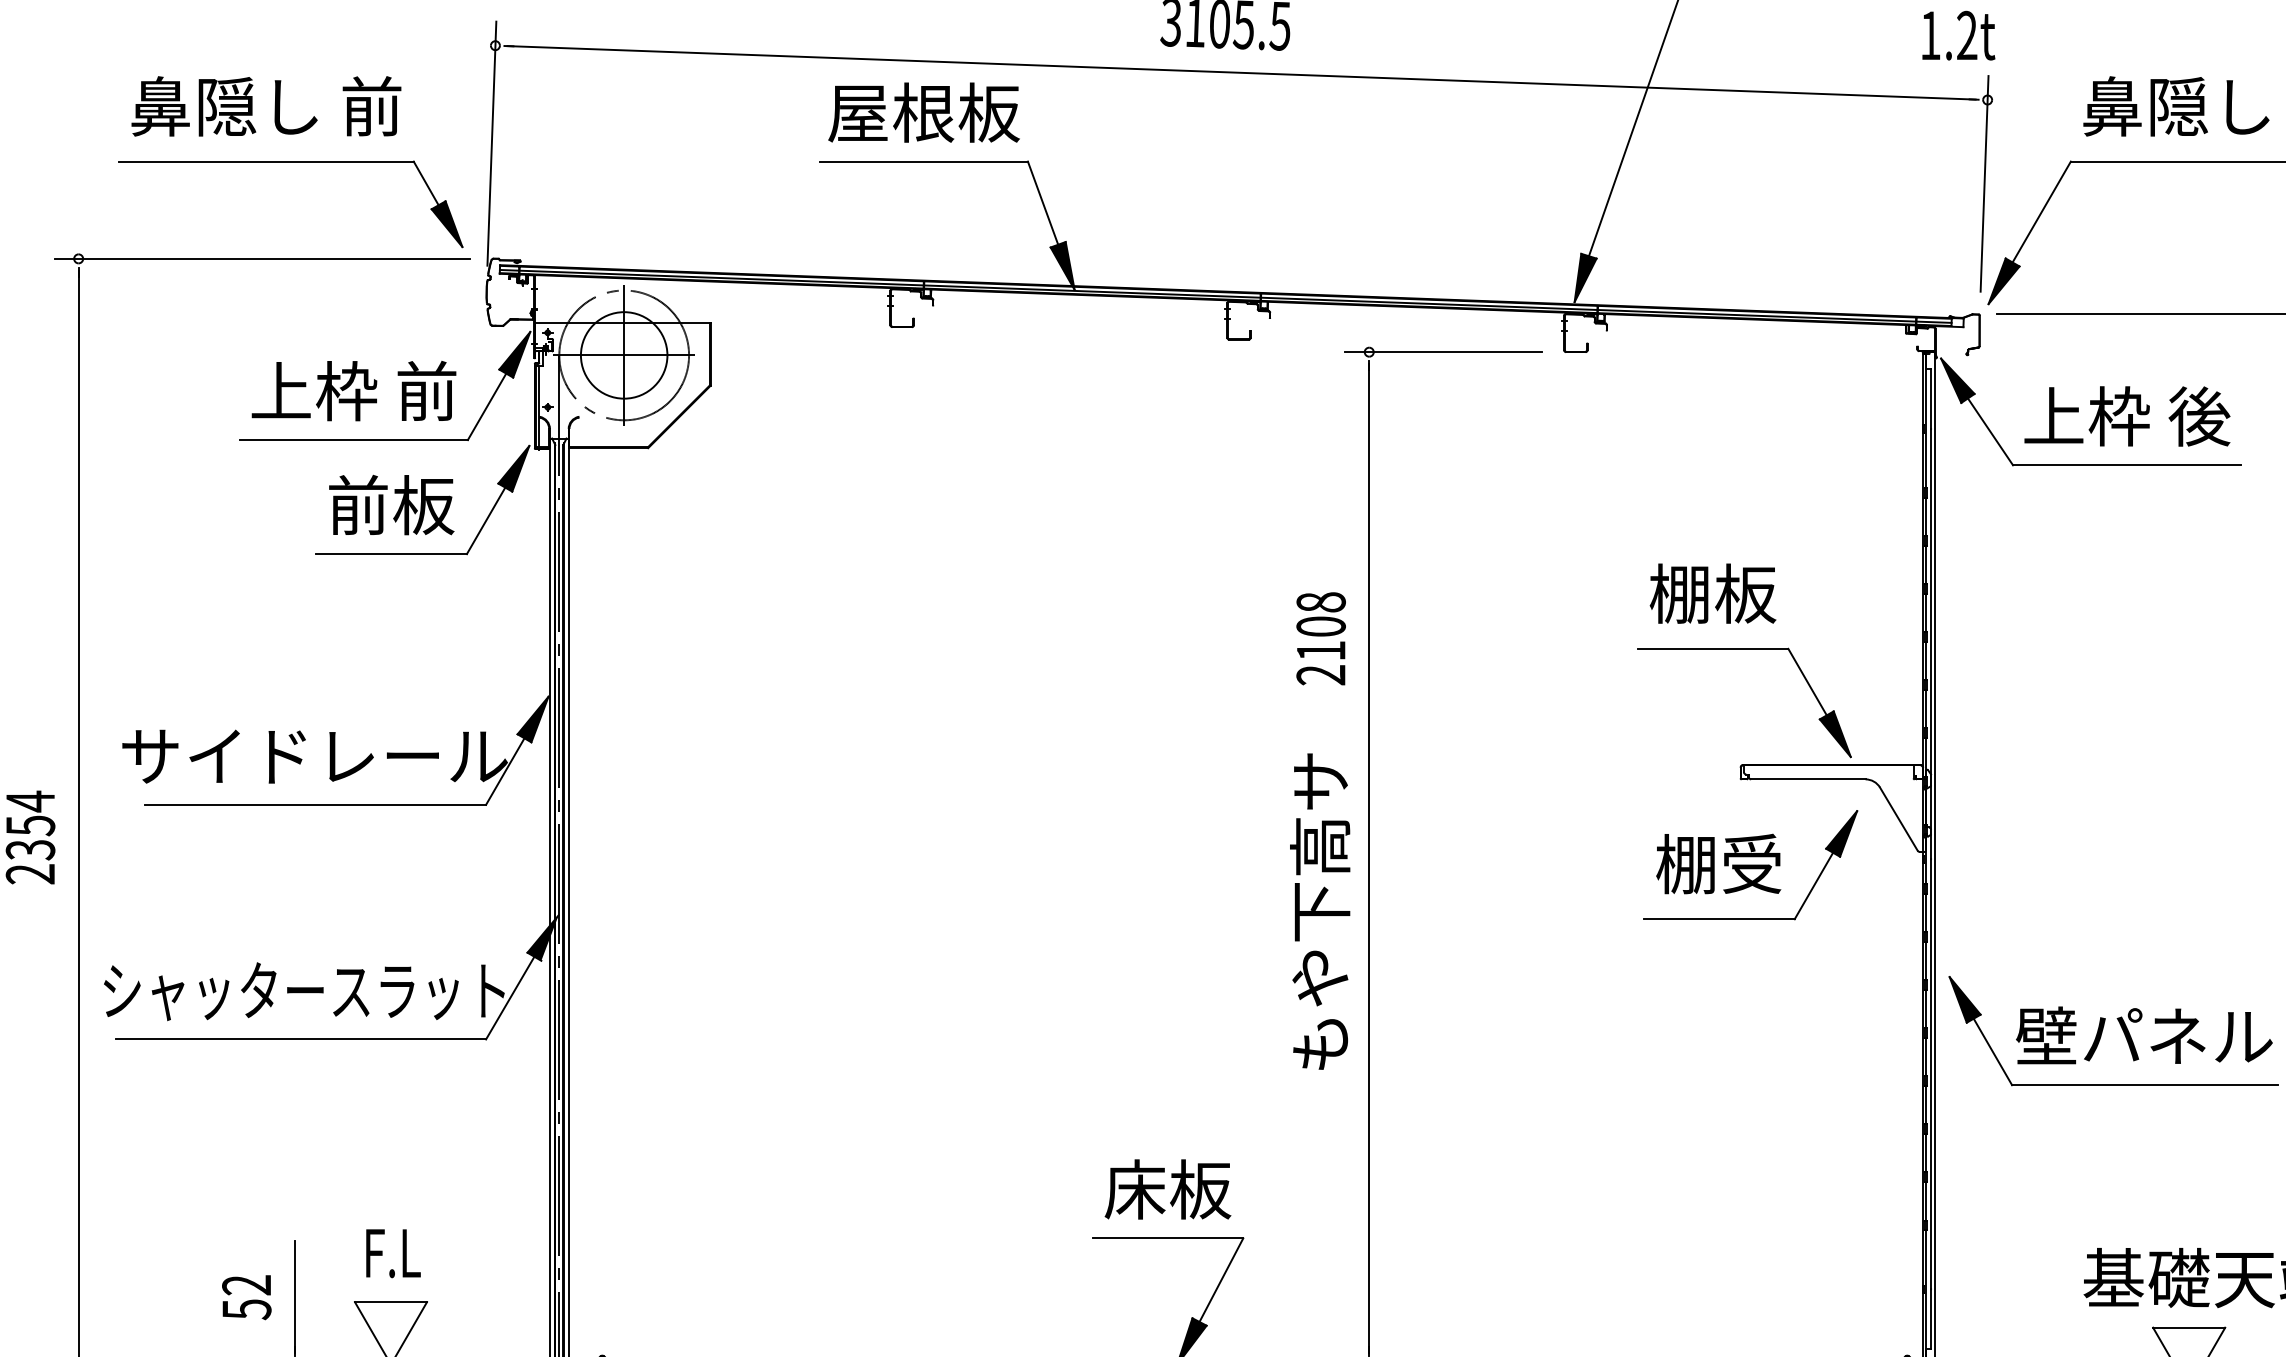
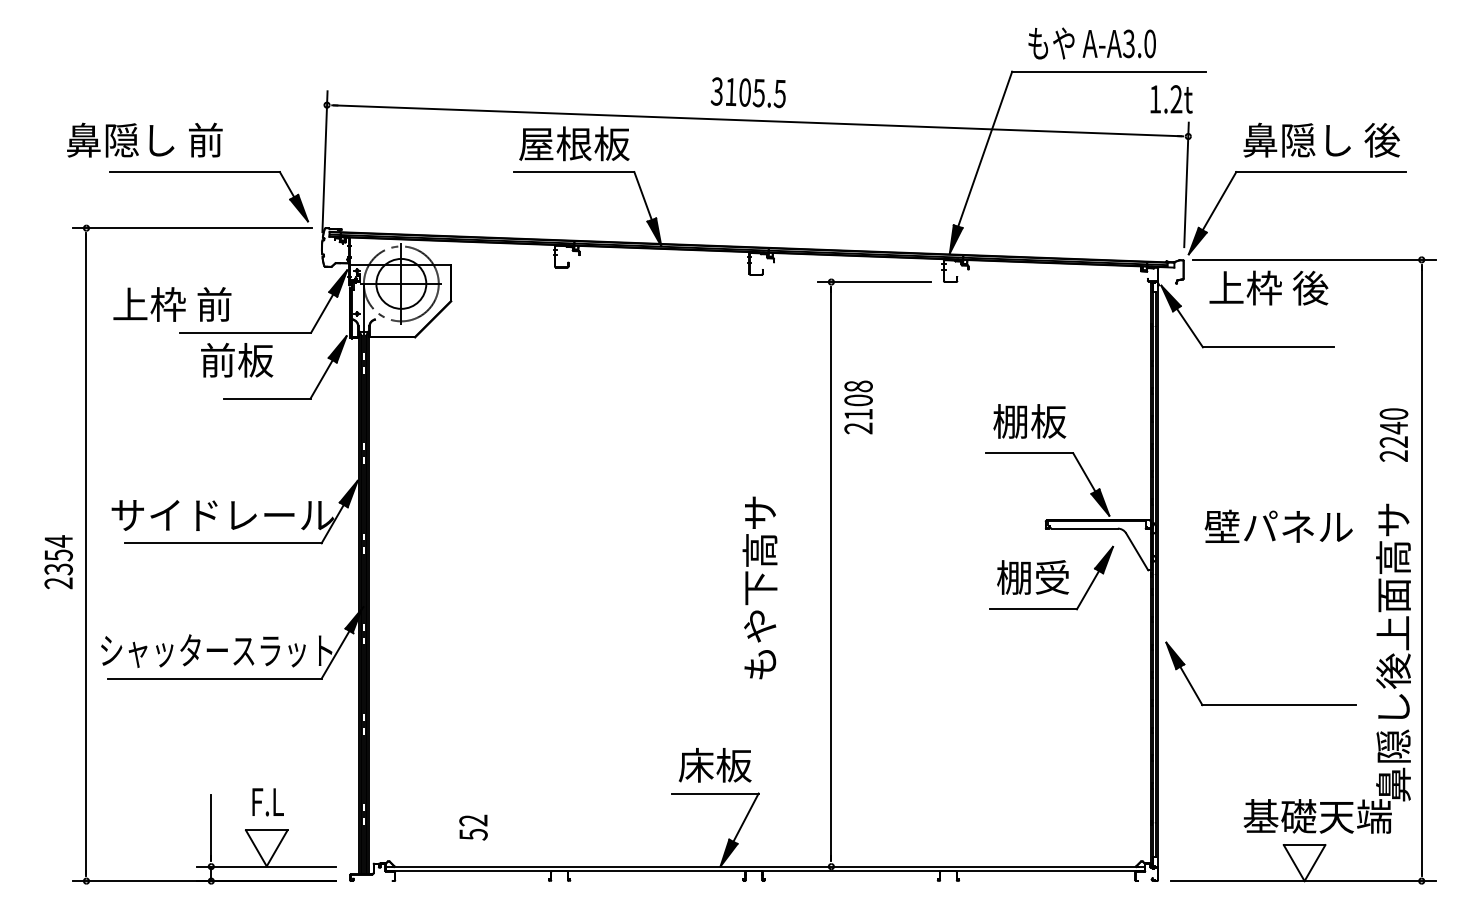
text: (265, 105) -> (144, 139), moved
text: (354, 391) -> (172, 304), moved
text: (2126, 415) -> (1268, 287), moved
text: (392, 505) -> (237, 360), moved
text: (1320, 638) -> (858, 407), moved
text: (1319, 910) -> (759, 587), moved
text: (2143, 1033) -> (1278, 525), moved
text: (246, 1297) -> (473, 827), moved

